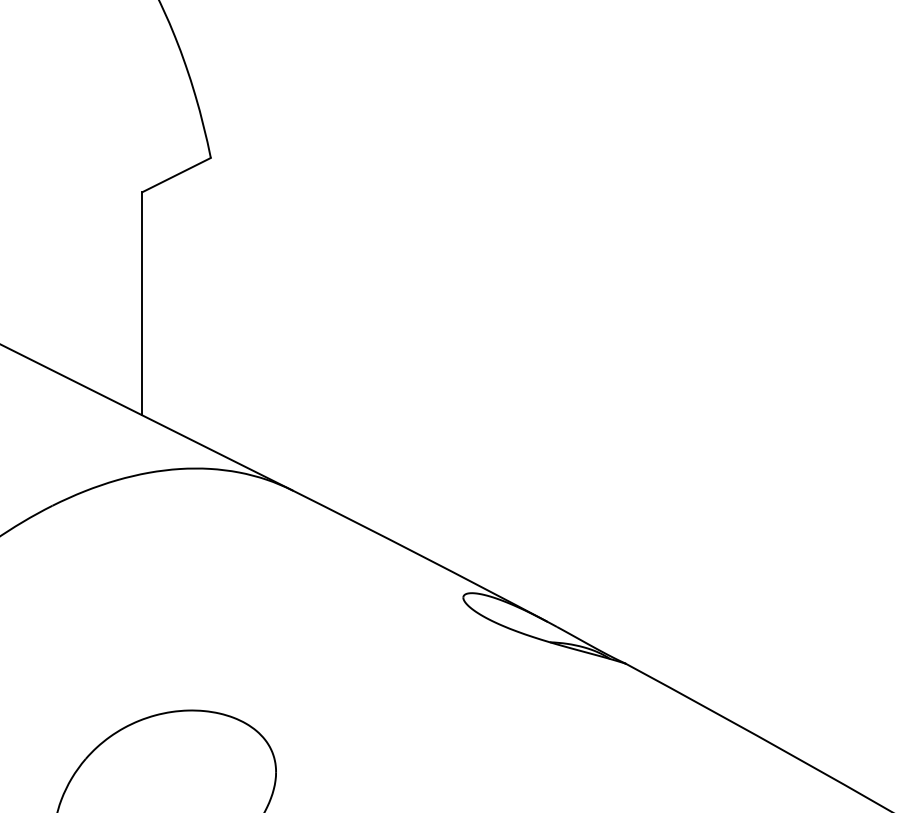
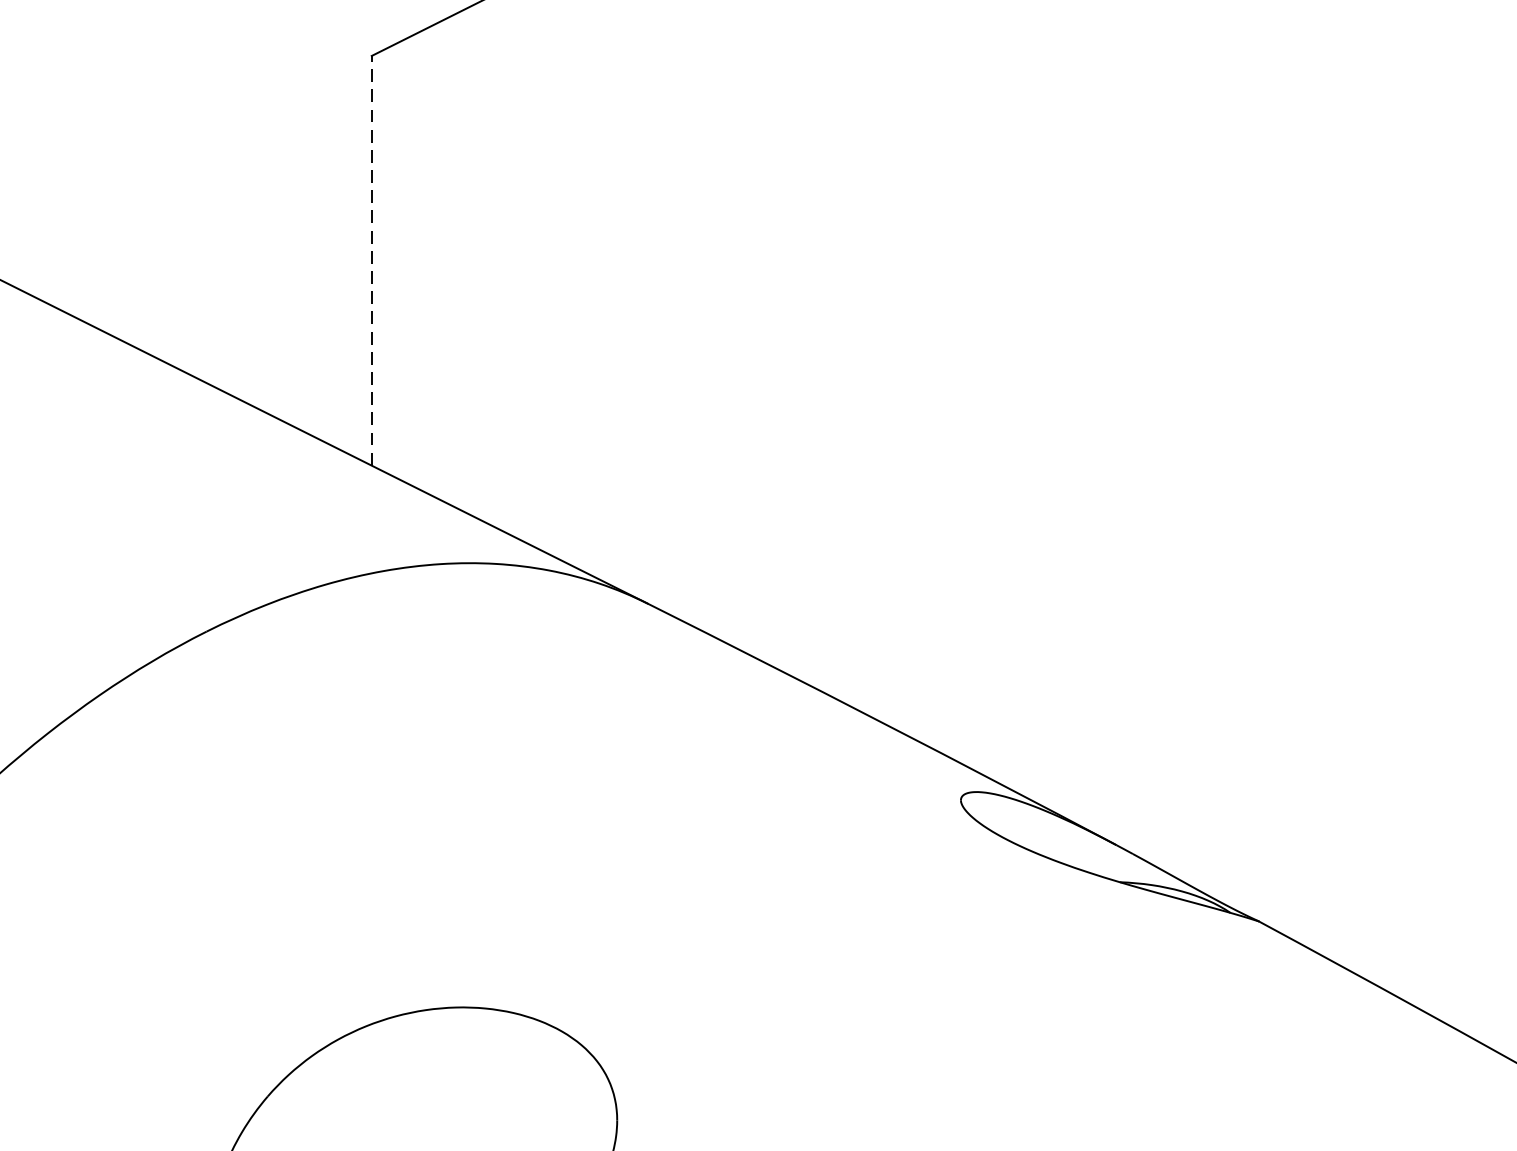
line: (142, 303) -> (371, 260), solid -> dashed

